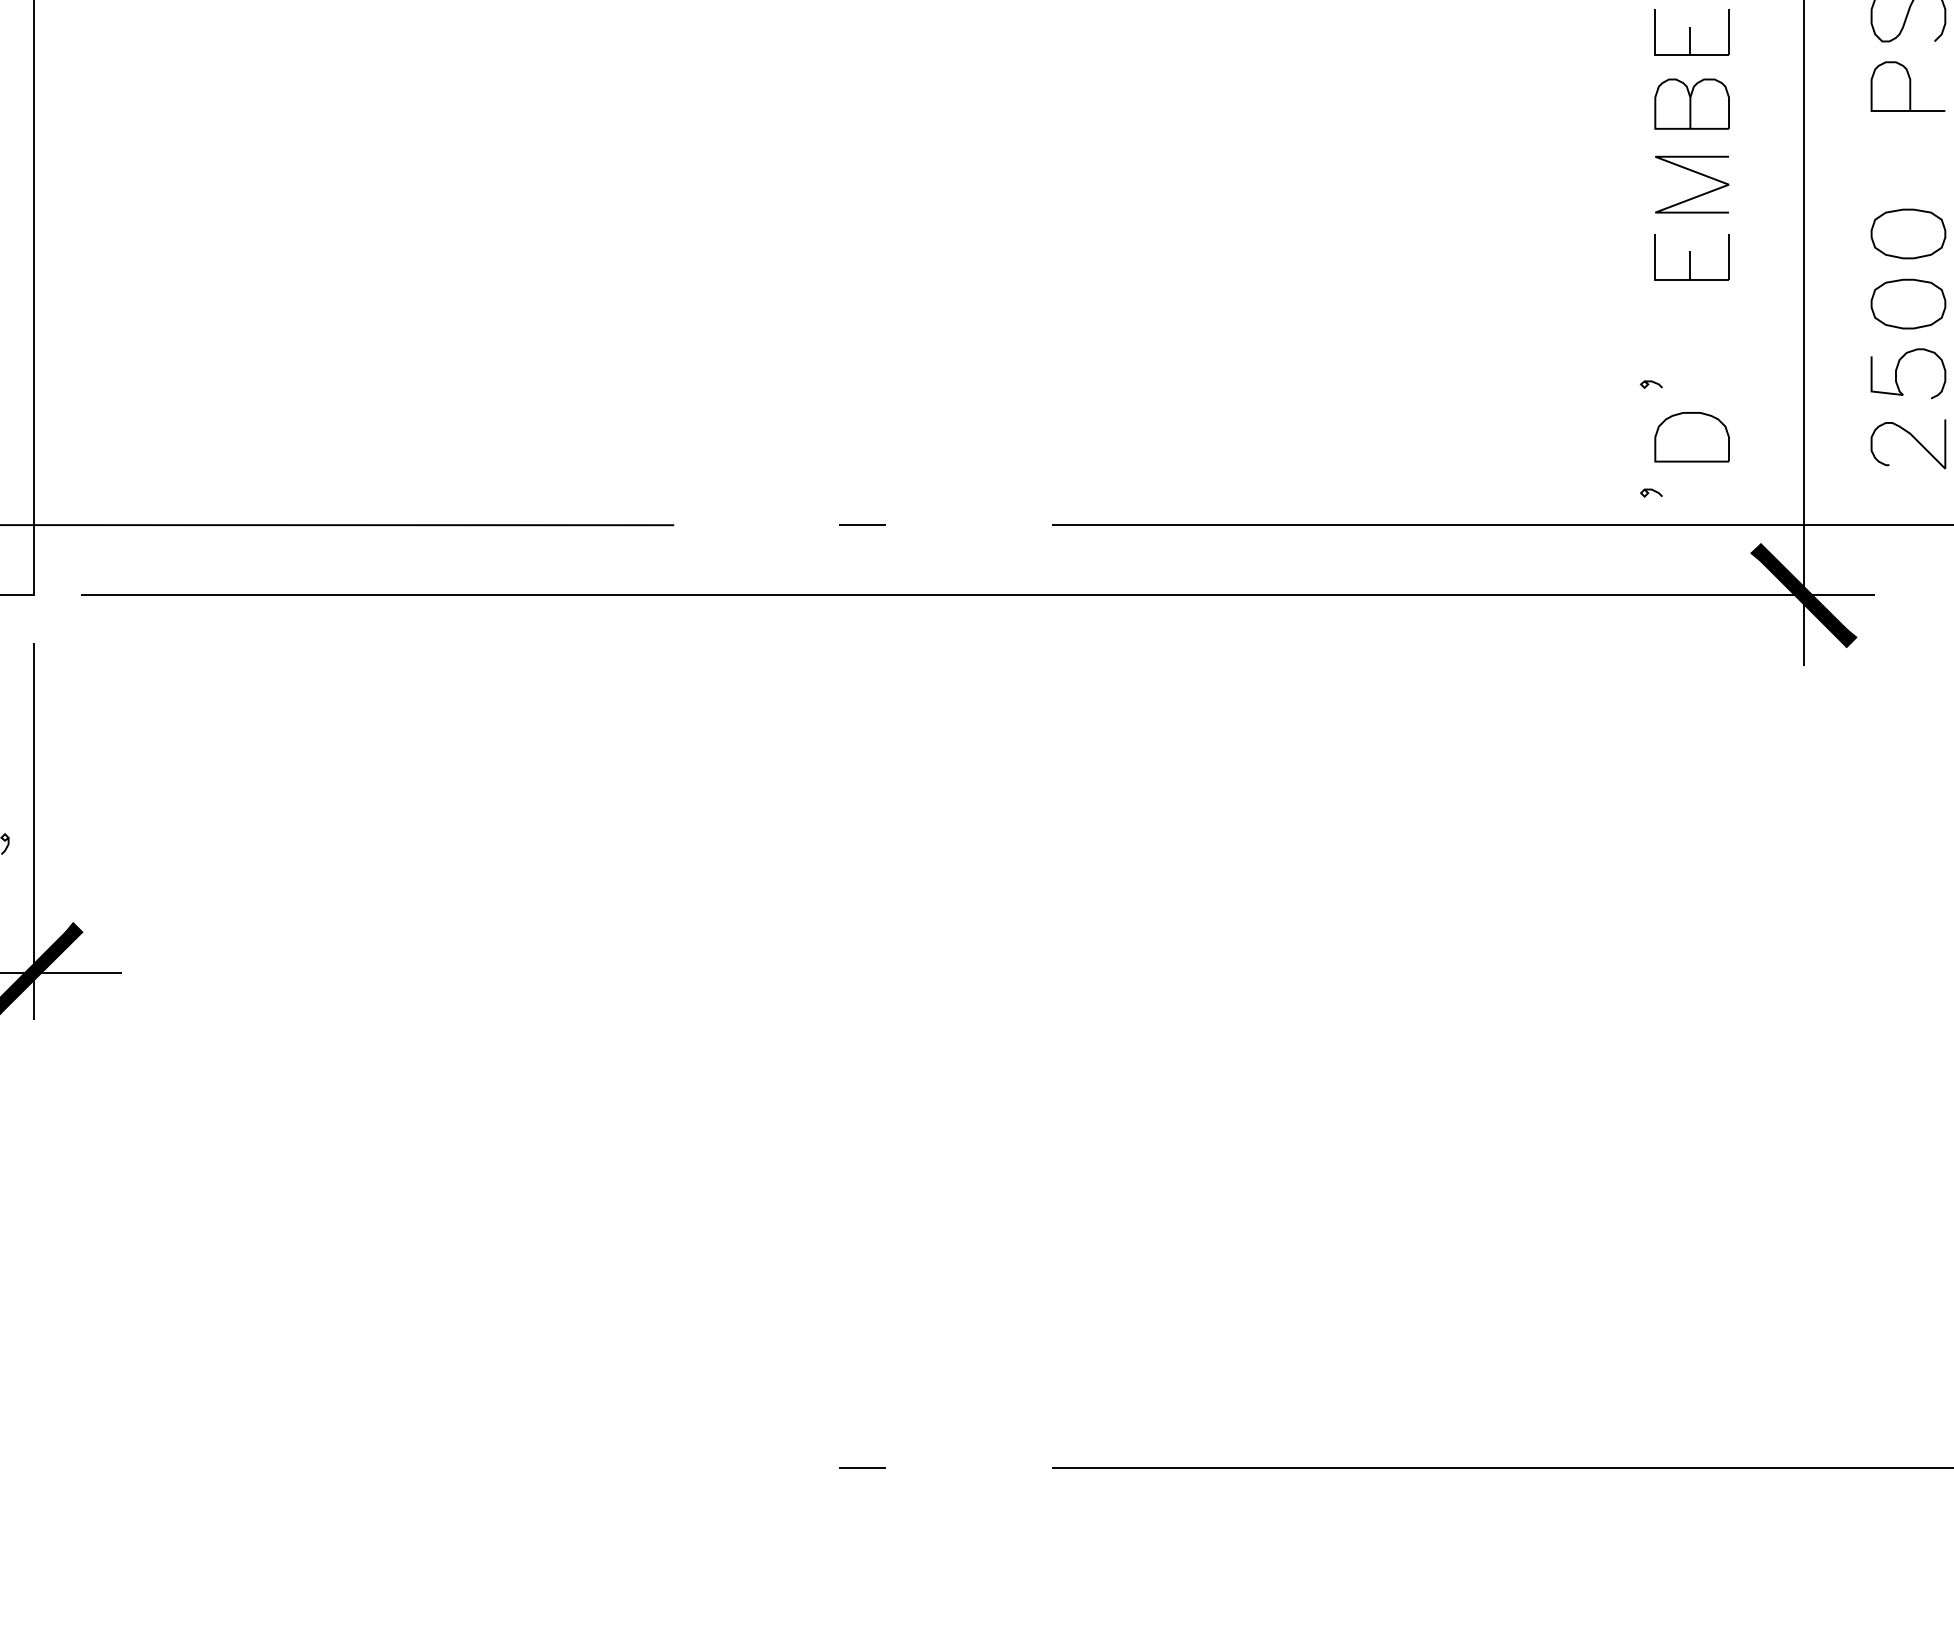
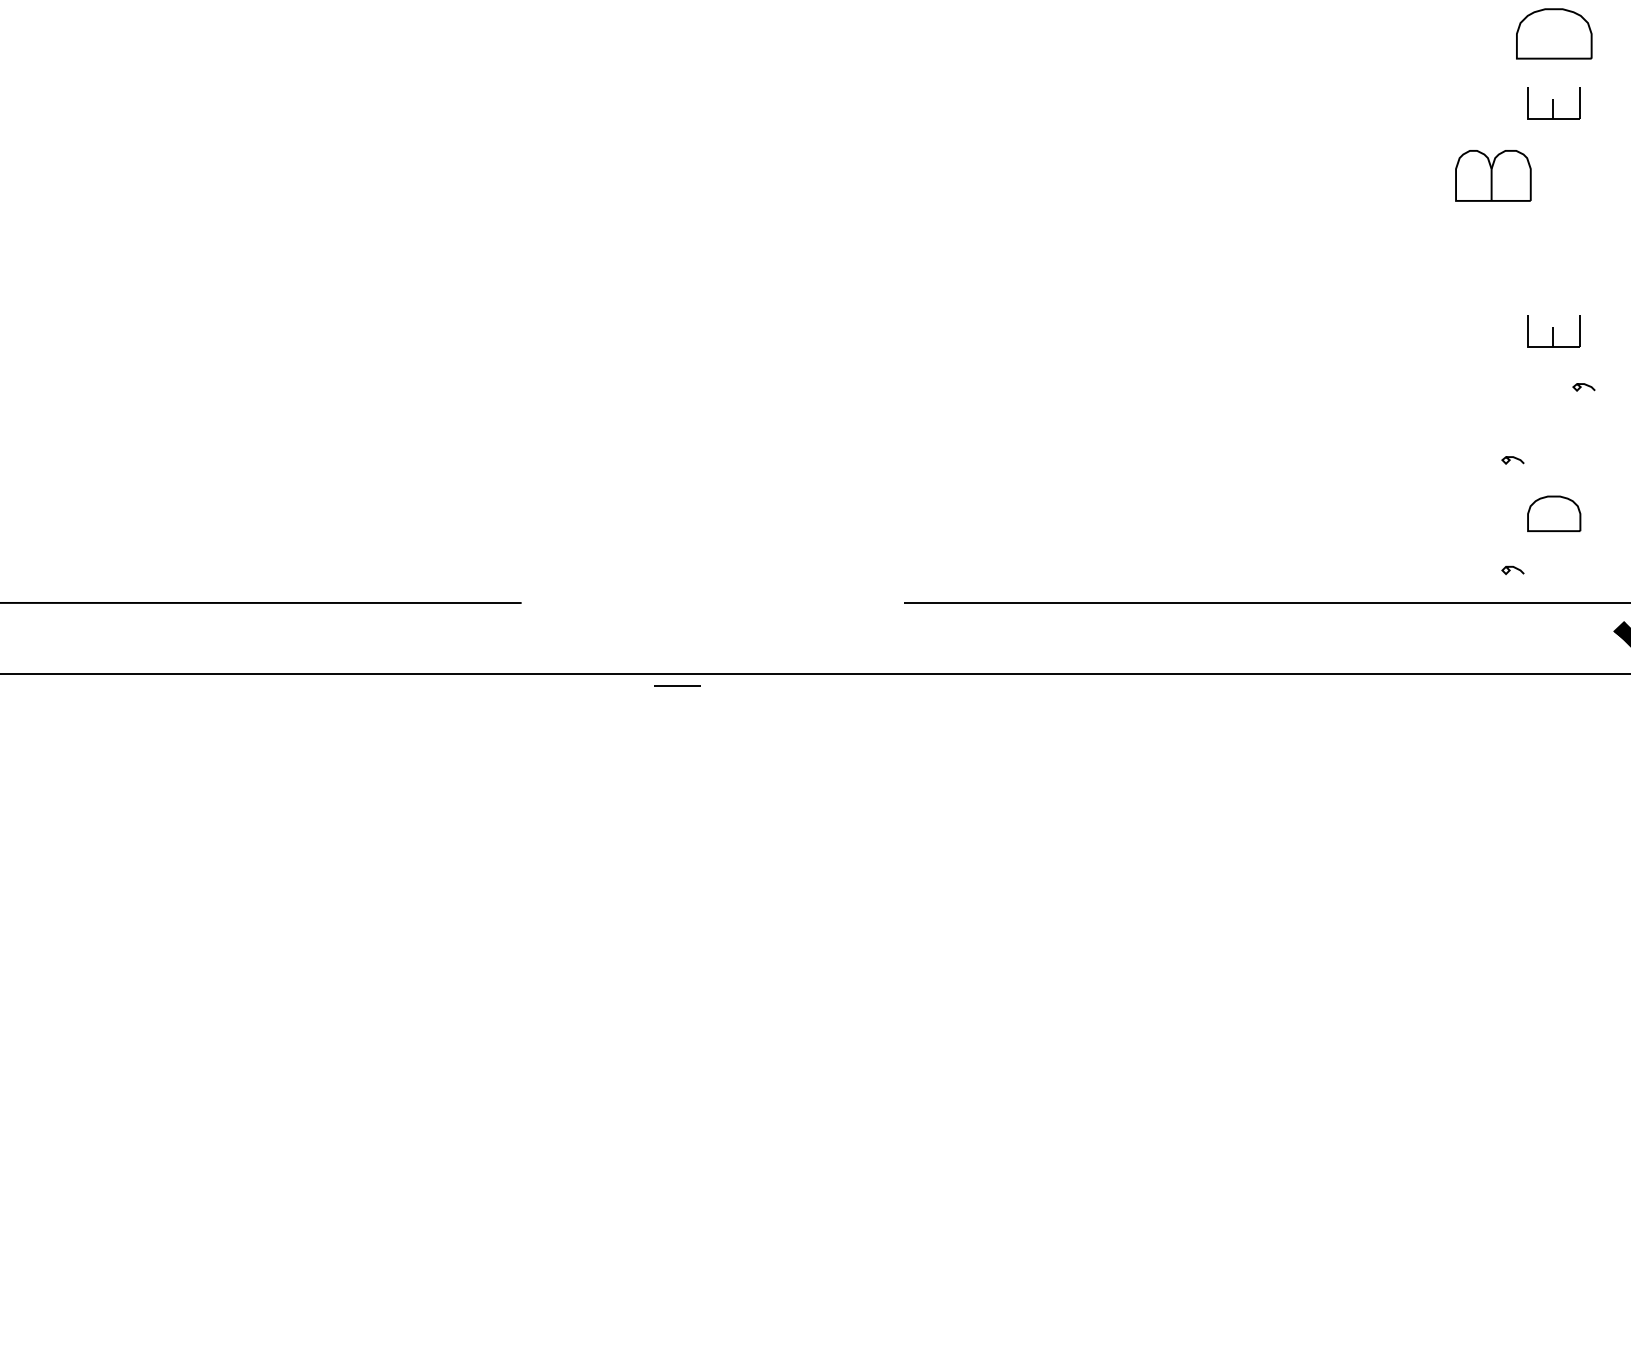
part: (1691, 32) -> (1553, 103), size x0.7
part: (1691, 103) -> (1492, 175), moved
line: (1698, 174) -> (1560, 247), removed
part: (1691, 257) -> (1553, 331), size x0.7
curve: (1719, 312) -> (1582, 387), added
part: (1691, 437) -> (1553, 514), size x0.7
line: (862, 524) -> (677, 685), moved

